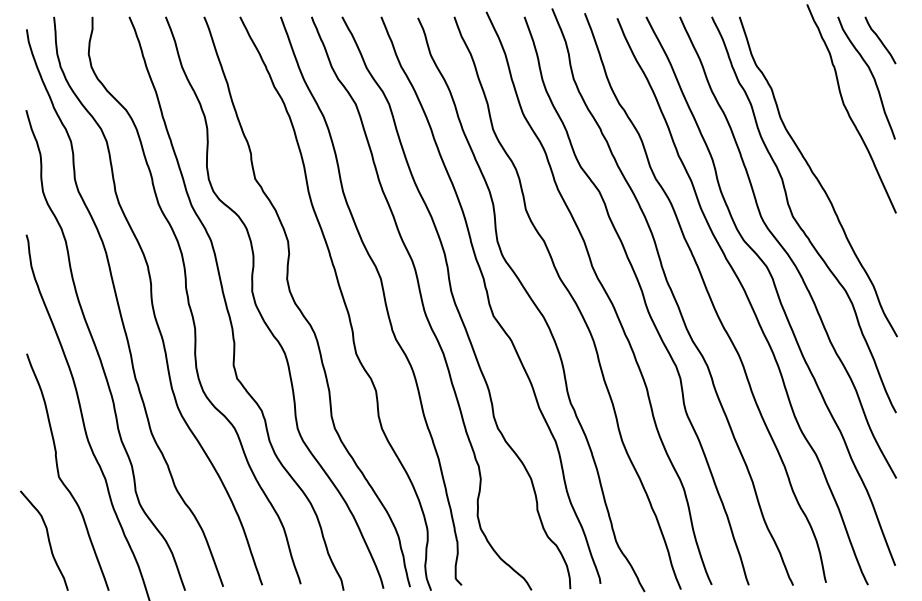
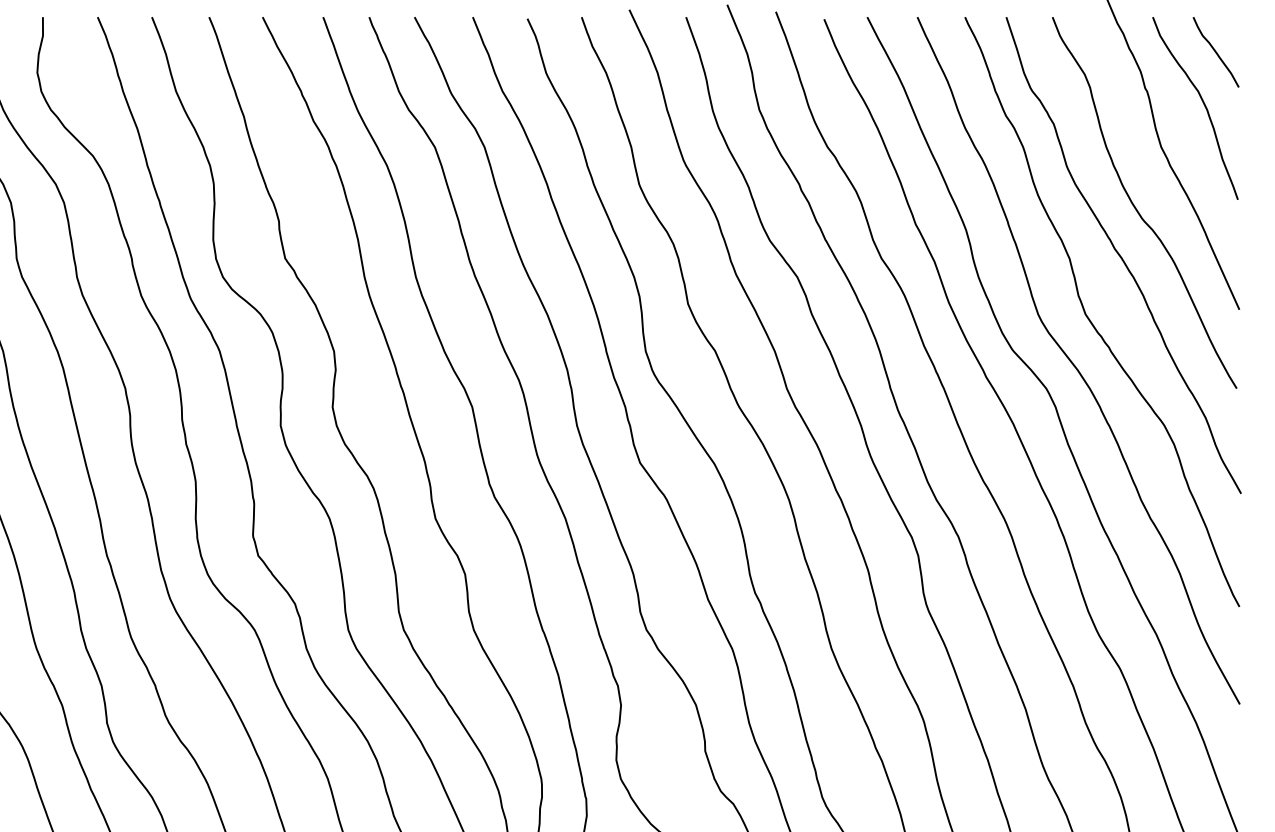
curve: (826, 143) -> (1135, 205), added

